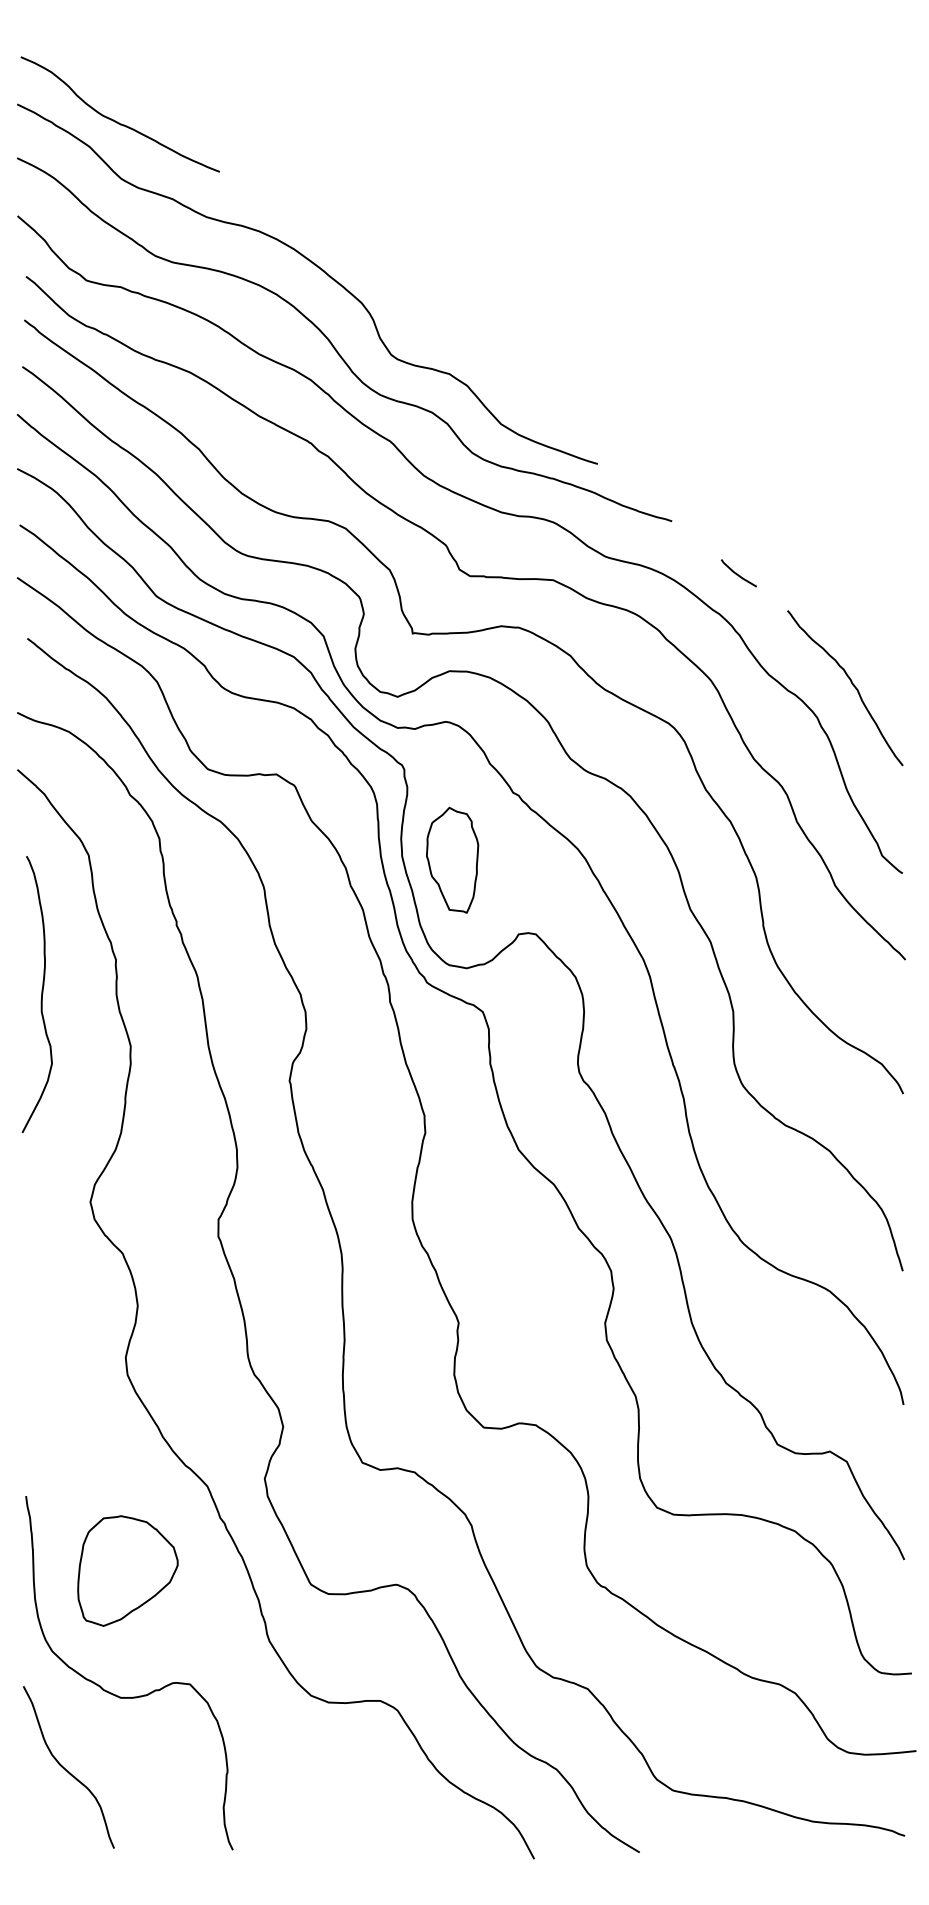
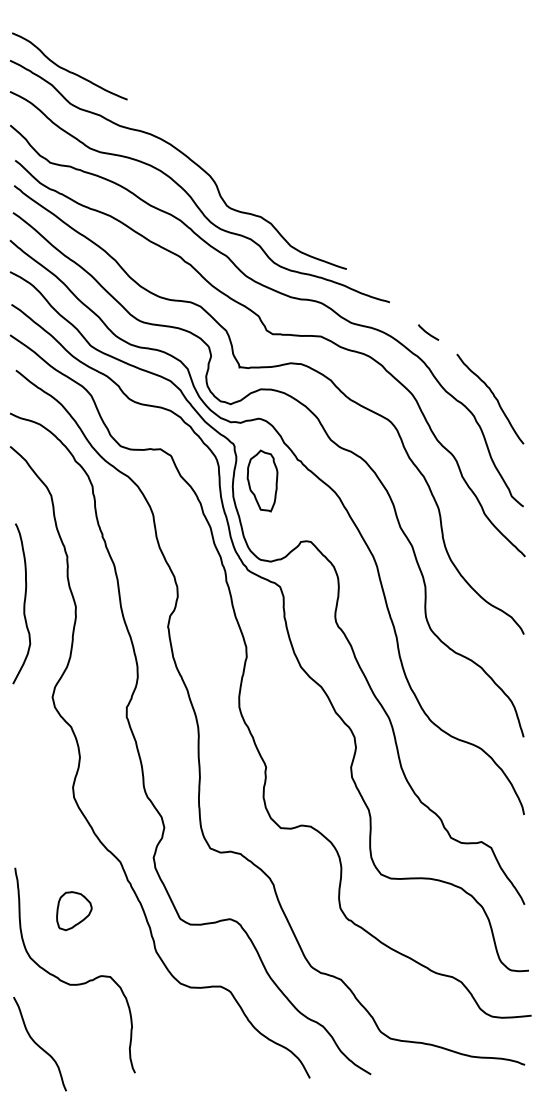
part: (452, 859) -> (262, 480), moved
curve: (40, 993) -> (23, 603), moved
part: (128, 1569) -> (74, 910), size x0.6
curve: (66, 1767) -> (38, 1044), moved

